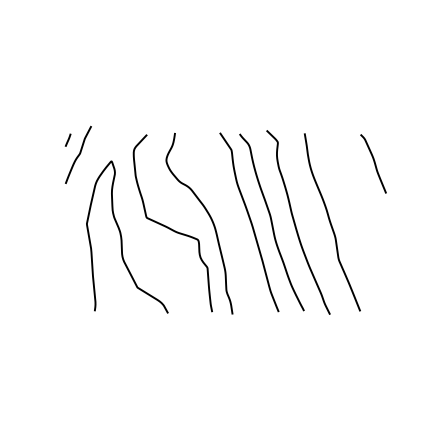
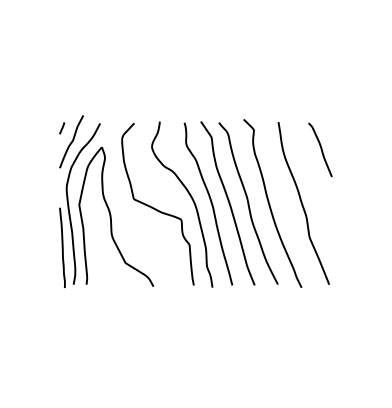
curve: (373, 162) -> (320, 148), moved
curve: (230, 221) -> (210, 202), added
part: (76, 228) -> (69, 209), added

